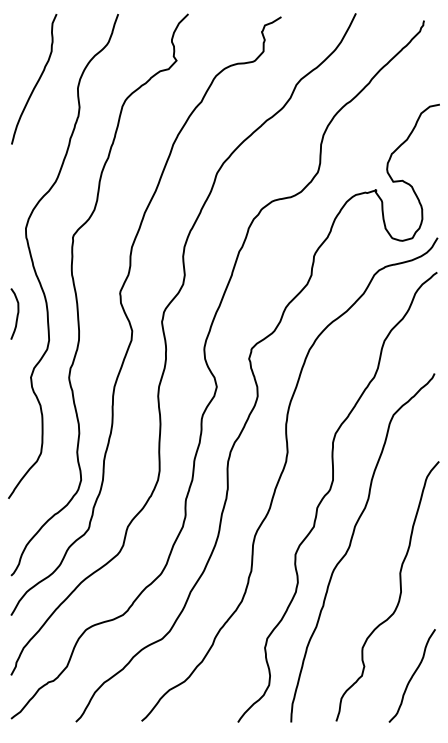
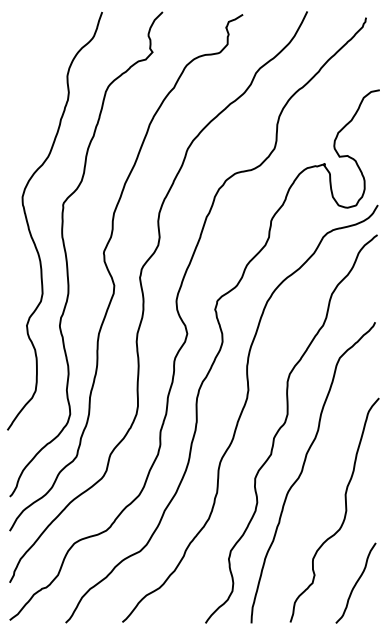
curve: (37, 80) -> (32, 69), removed
curve: (16, 315) -> (14, 272), removed

